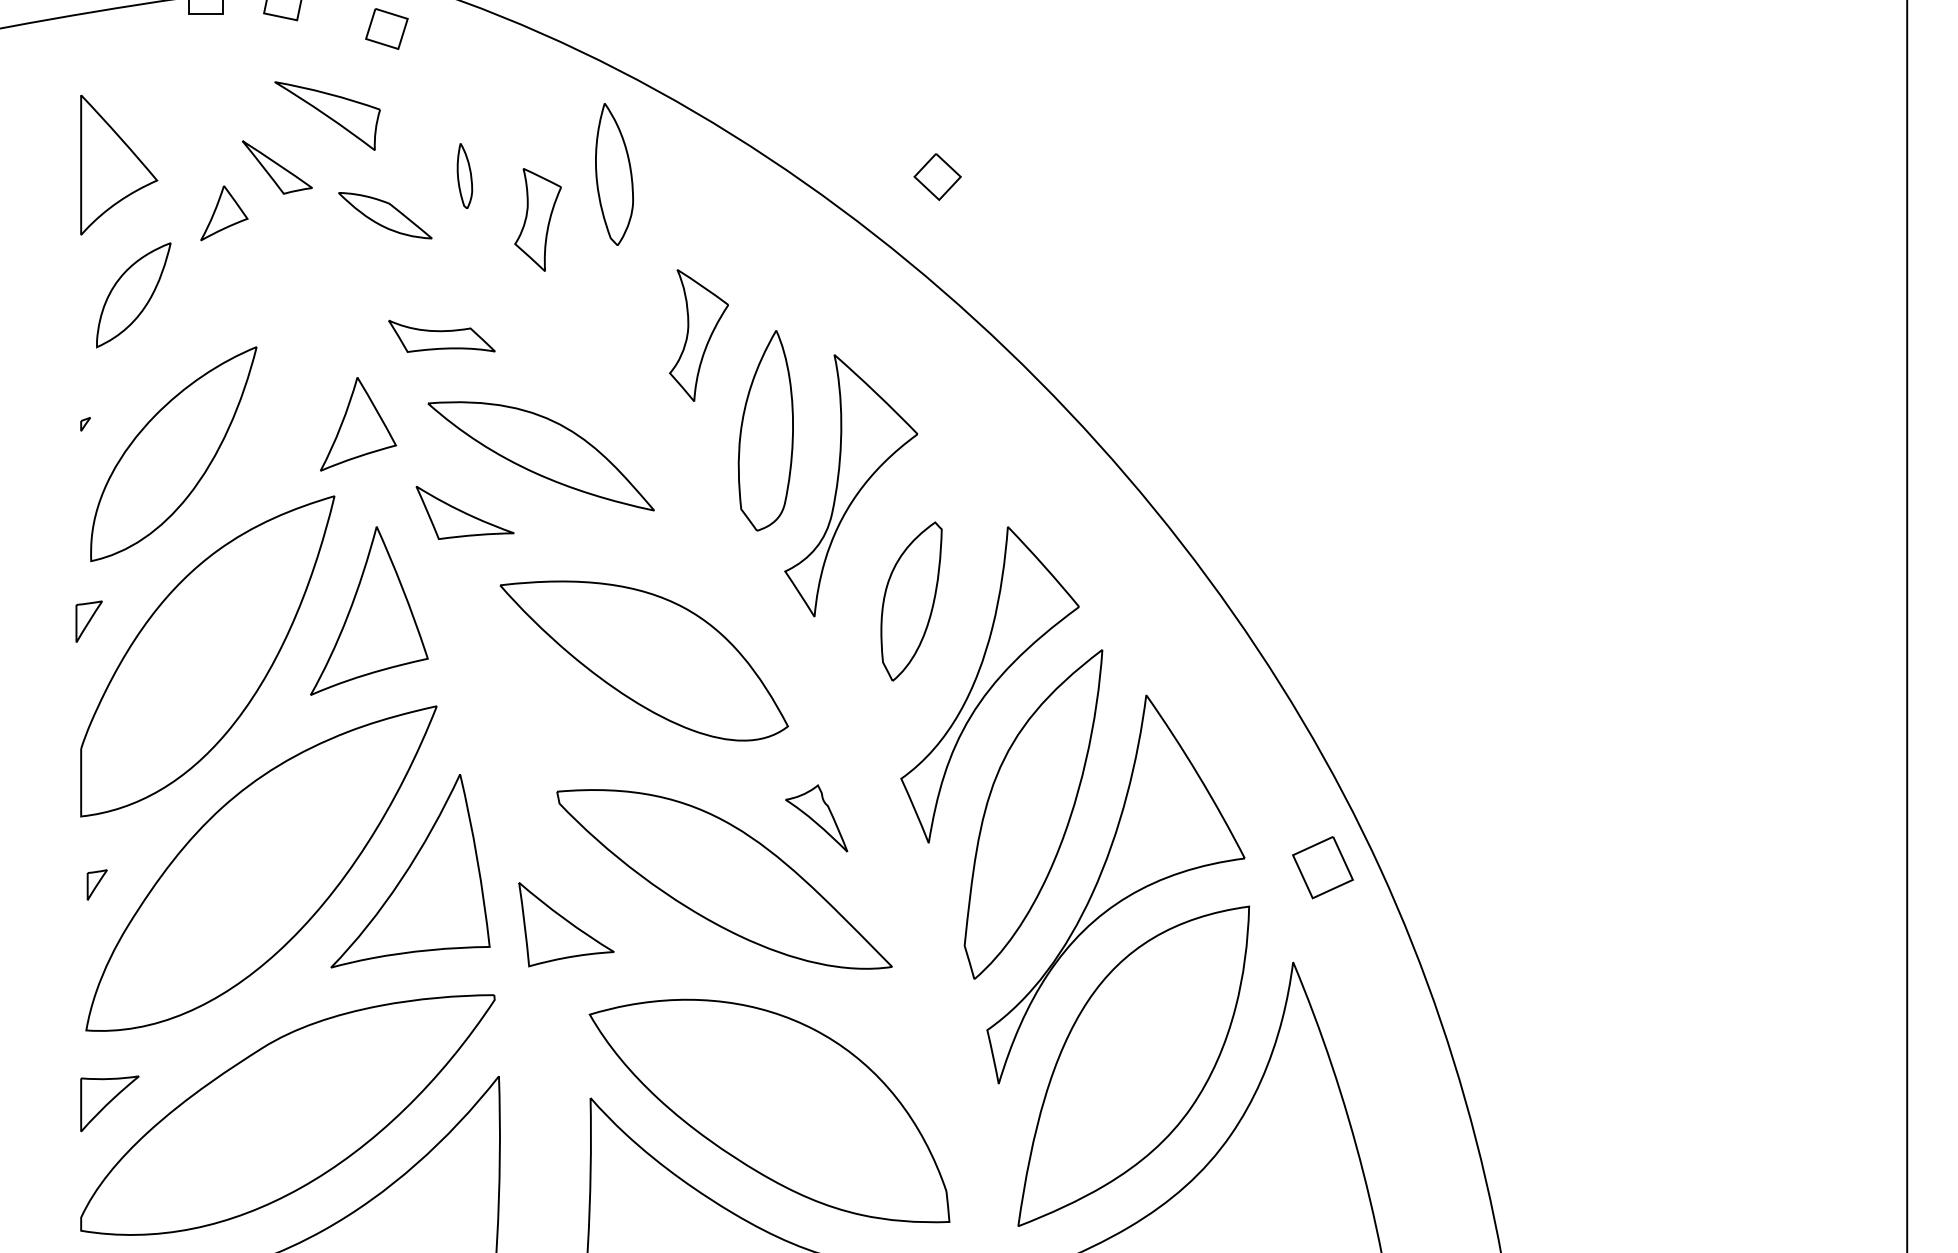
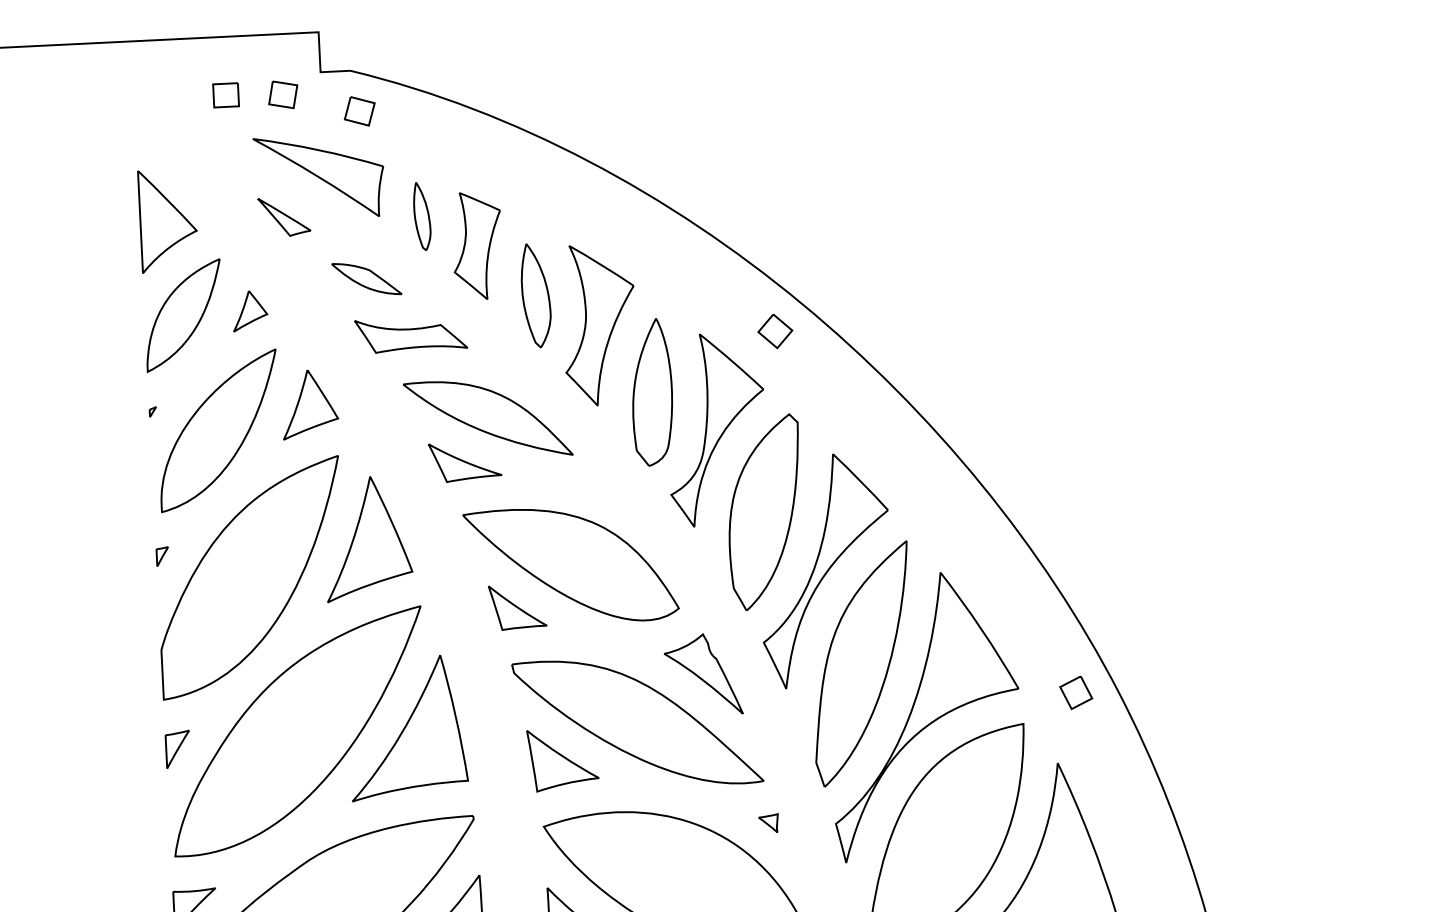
part: (327, 115) -> (319, 176), size x1.67
part: (614, 174) -> (536, 295), moved
part: (464, 175) -> (421, 216), size x1.43
part: (937, 176) -> (775, 331), moved
part: (224, 213) -> (250, 311), moved
part: (385, 215) -> (366, 278), moved
part: (537, 219) -> (477, 245), size x1.43
part: (133, 295) -> (183, 315), size x1.43
part: (698, 335) -> (599, 324), size x1.67
part: (441, 336) -> (410, 334), size x1.43
part: (358, 424) -> (309, 404), moved
part: (464, 512) -> (464, 461), moved
part: (911, 601) -> (764, 512), size x1.67
part: (88, 621) -> (162, 556), size x0.62
part: (568, 713) -> (517, 606), added
part: (816, 818) -> (703, 674), size x1.67
part: (1322, 867) -> (1075, 692), size x0.71
part: (97, 884) -> (178, 749), size x1.67
part: (566, 924) -> (563, 759), moved
part: (895, 1025) -> (768, 823), added

